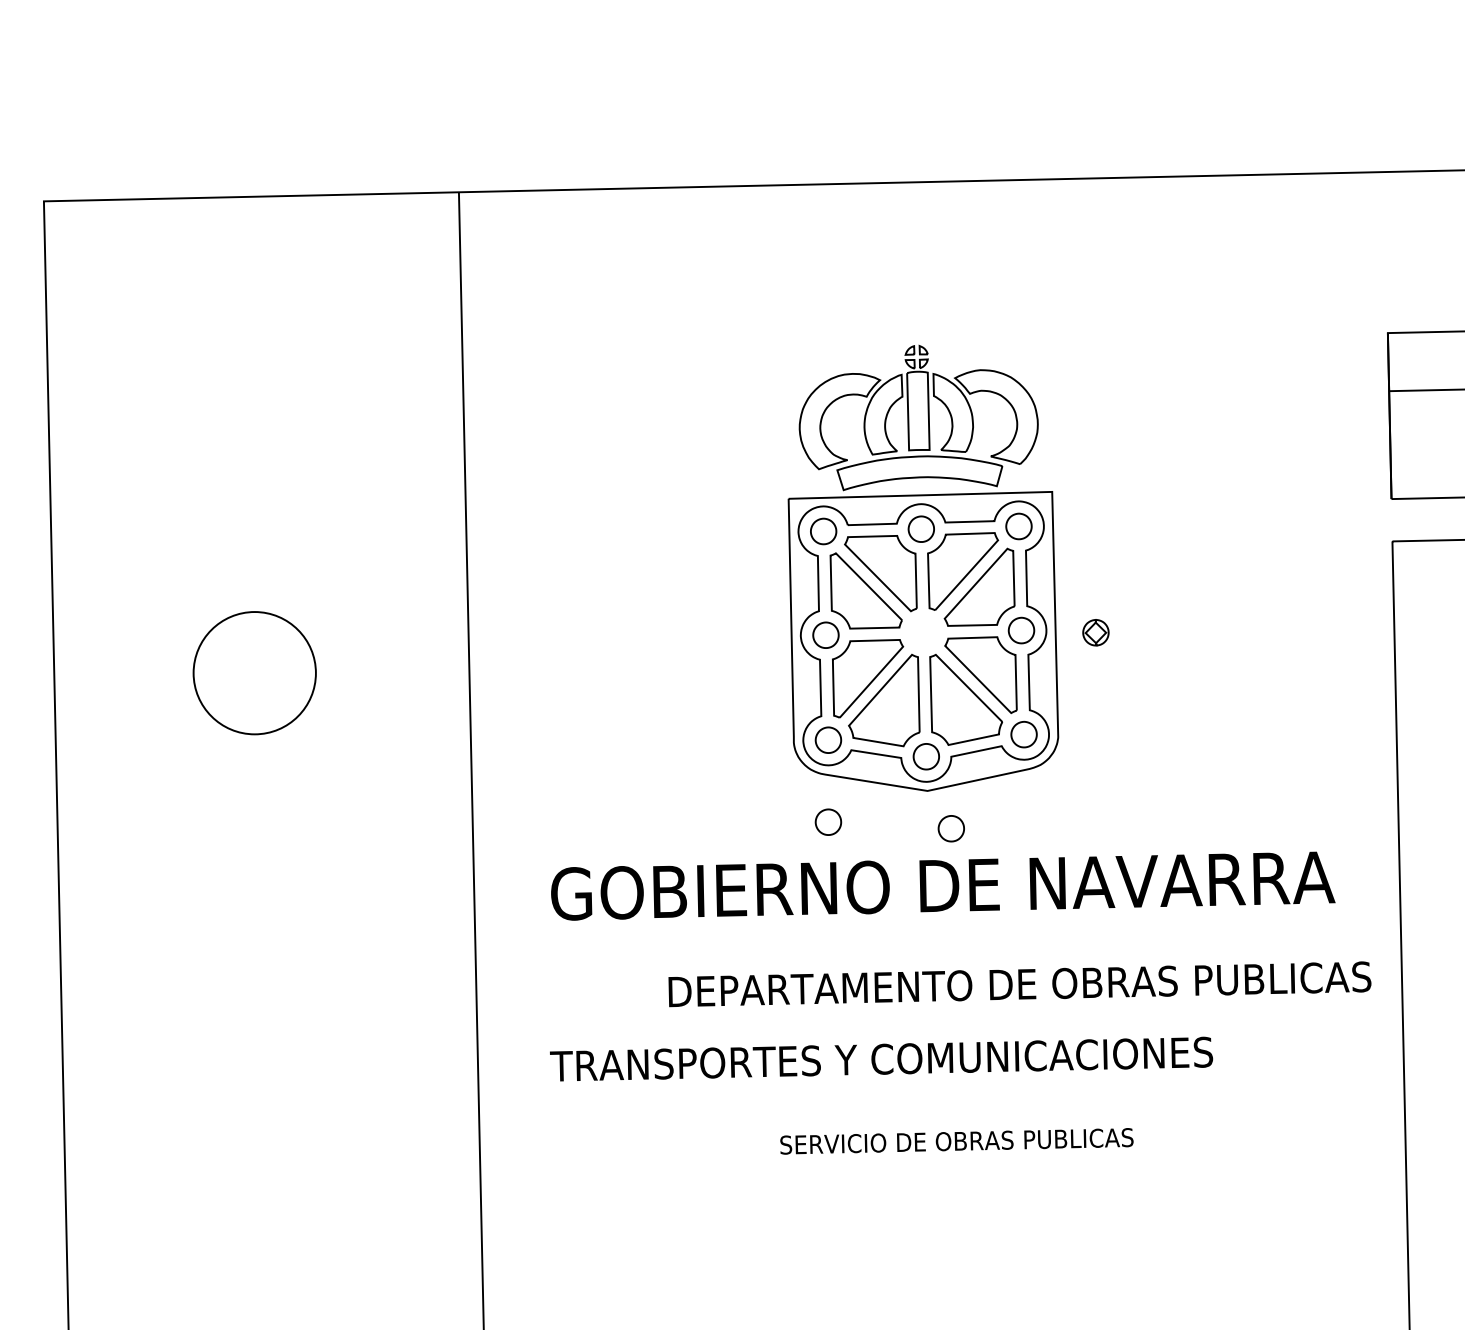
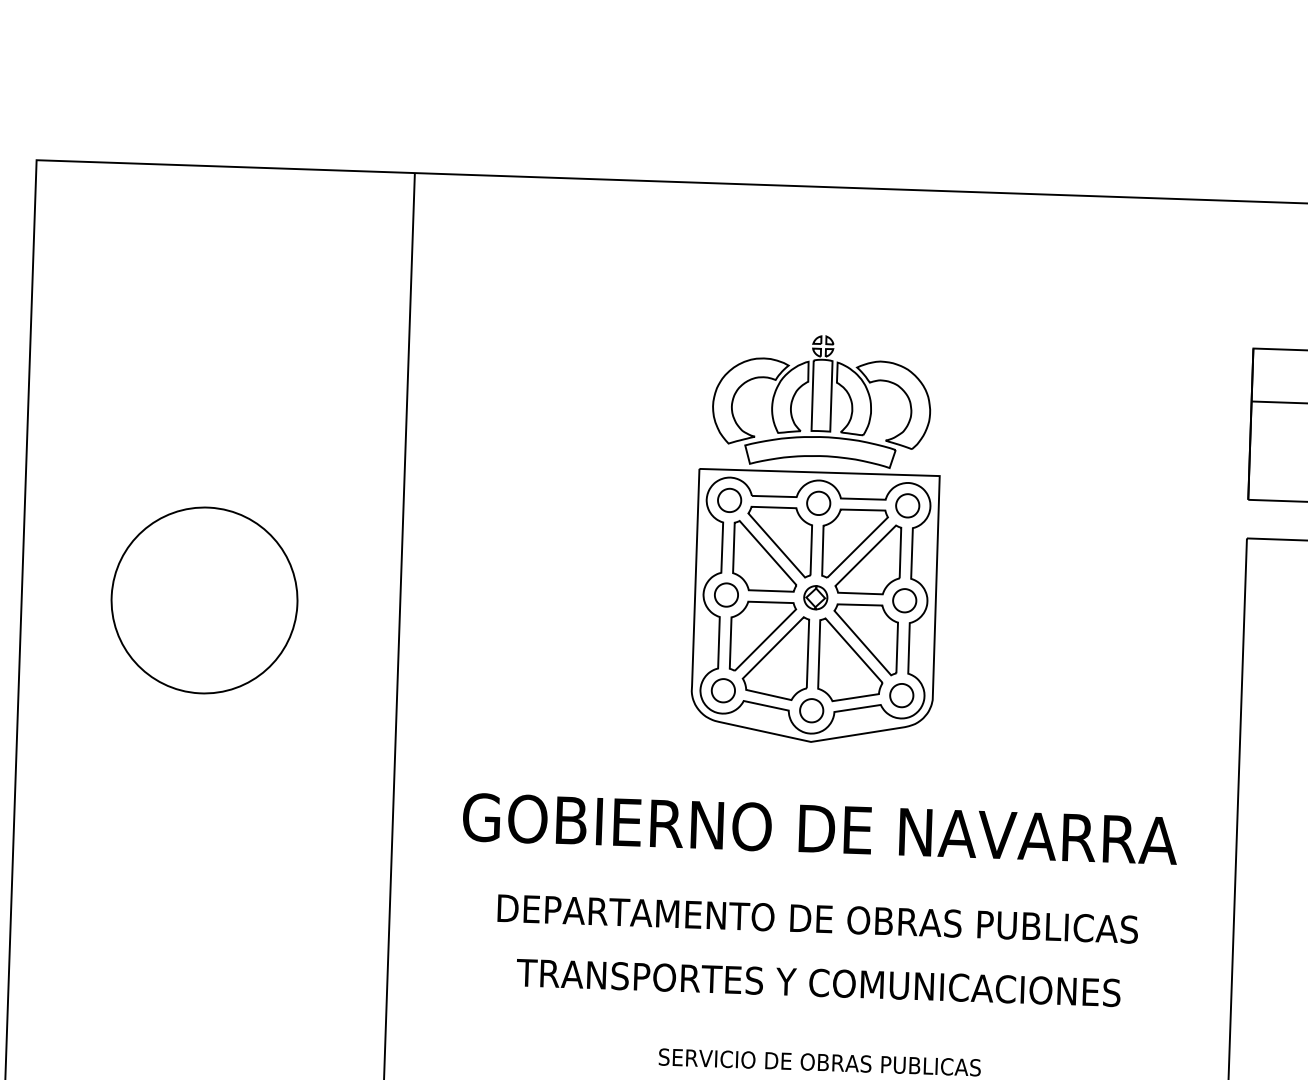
part: (1095, 632) -> (815, 597), moved
circle: (254, 673) -> (204, 600), size x1.67
part: (828, 821) -> (719, 764), removed
part: (950, 828) -> (830, 777), removed
text: (1019, 984) -> (817, 919), moved
text: (881, 1058) -> (818, 982), moved

